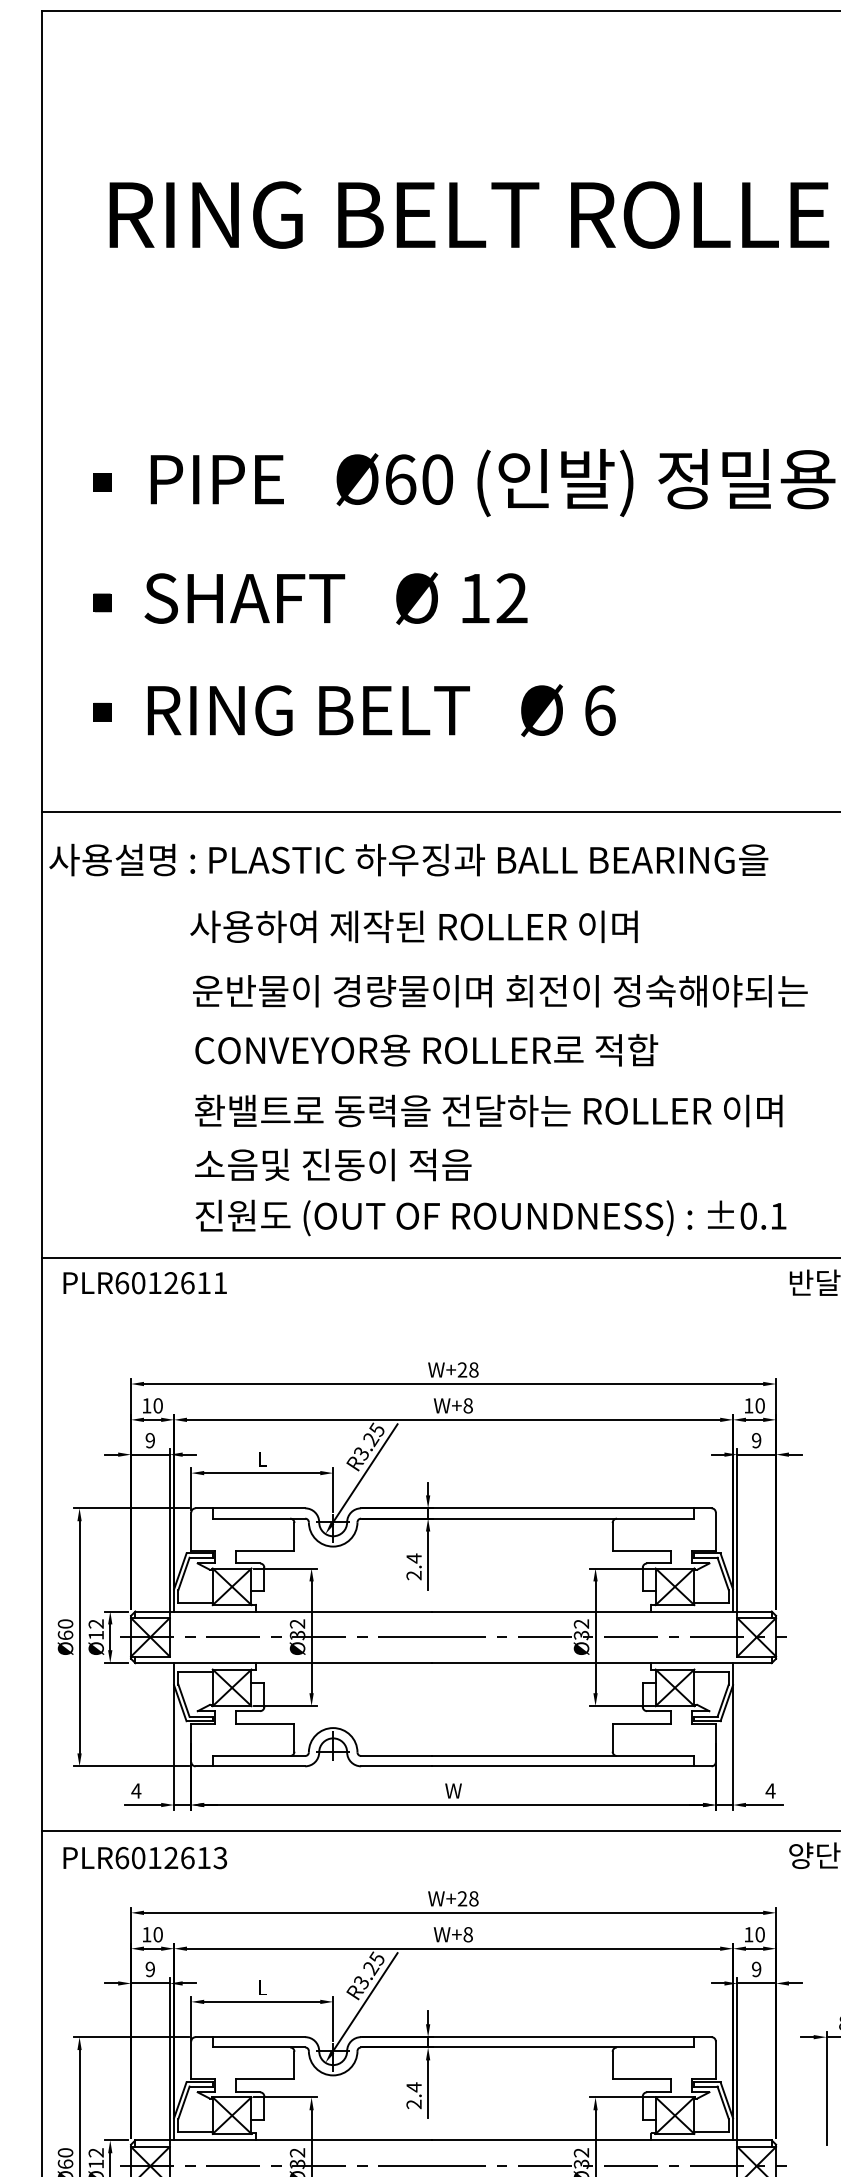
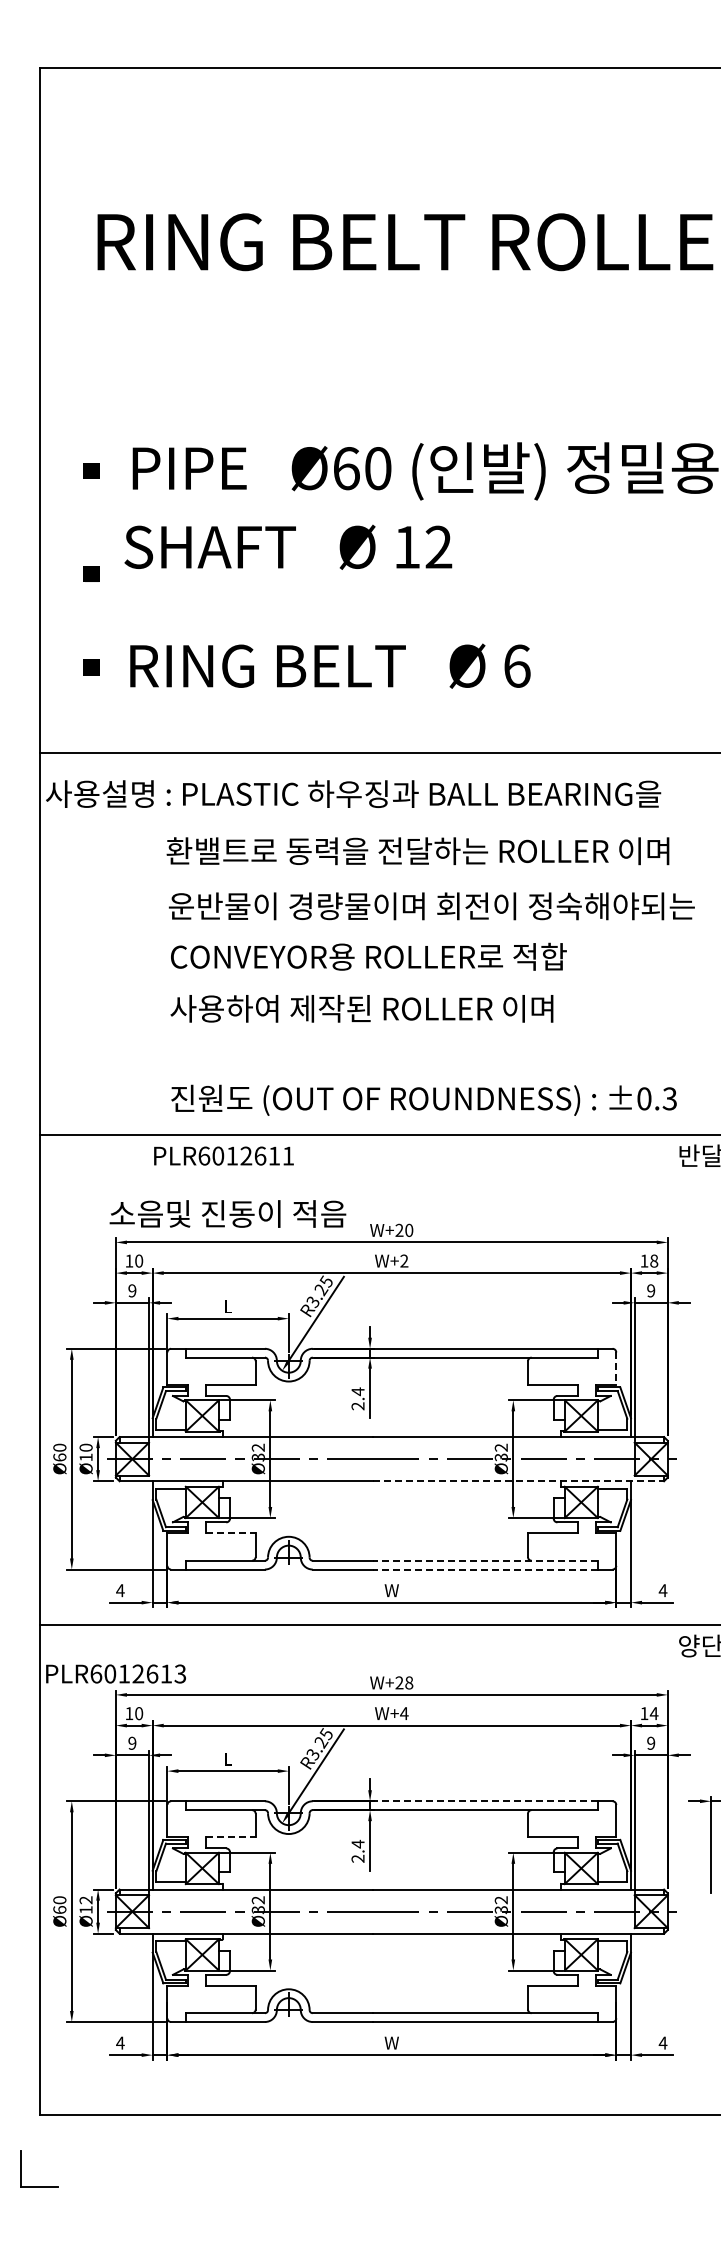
text: (336, 597) -> (288, 546), moved
text: (483, 927) -> (417, 851), 사용하여 제작된 ROLLER 이며 -> 환밸트로 동력을 전달하는 ROLLER 이며
text: (488, 1110) -> (421, 1008), 환밸트로 동력을 전달하는 ROLLER 이며 -> 사용하여 제작된 ROLLER 이며
text: (332, 1164) -> (227, 1213), moved
text: (778, 1215) -> (669, 1098), ±0.1 -> ±0.3
text: (144, 1282) -> (223, 1155), moved
text: (474, 1370) -> (409, 1230), W+28 -> W+20
text: (468, 1405) -> (404, 1260), W+8 -> W+2
text: (760, 1406) -> (654, 1261), 10 -> 18
line: (716, 1532) -> (616, 1369), solid -> dashed
text: (95, 1623) -> (85, 1447), Ø12 -> Ø10
line: (602, 1663) -> (519, 1481), solid -> dashed
line: (265, 1724) -> (230, 1533), solid -> dashed
line: (563, 1755) -> (485, 1560), solid -> dashed
line: (563, 1766) -> (485, 1569), solid -> dashed
text: (144, 1857) -> (115, 1673), moved
text: (468, 1934) -> (404, 1713), W+8 -> W+4
text: (759, 1934) -> (653, 1713), 10 -> 14
line: (563, 2037) -> (485, 1801), solid -> dashed
line: (265, 2079) -> (230, 1837), solid -> dashed

